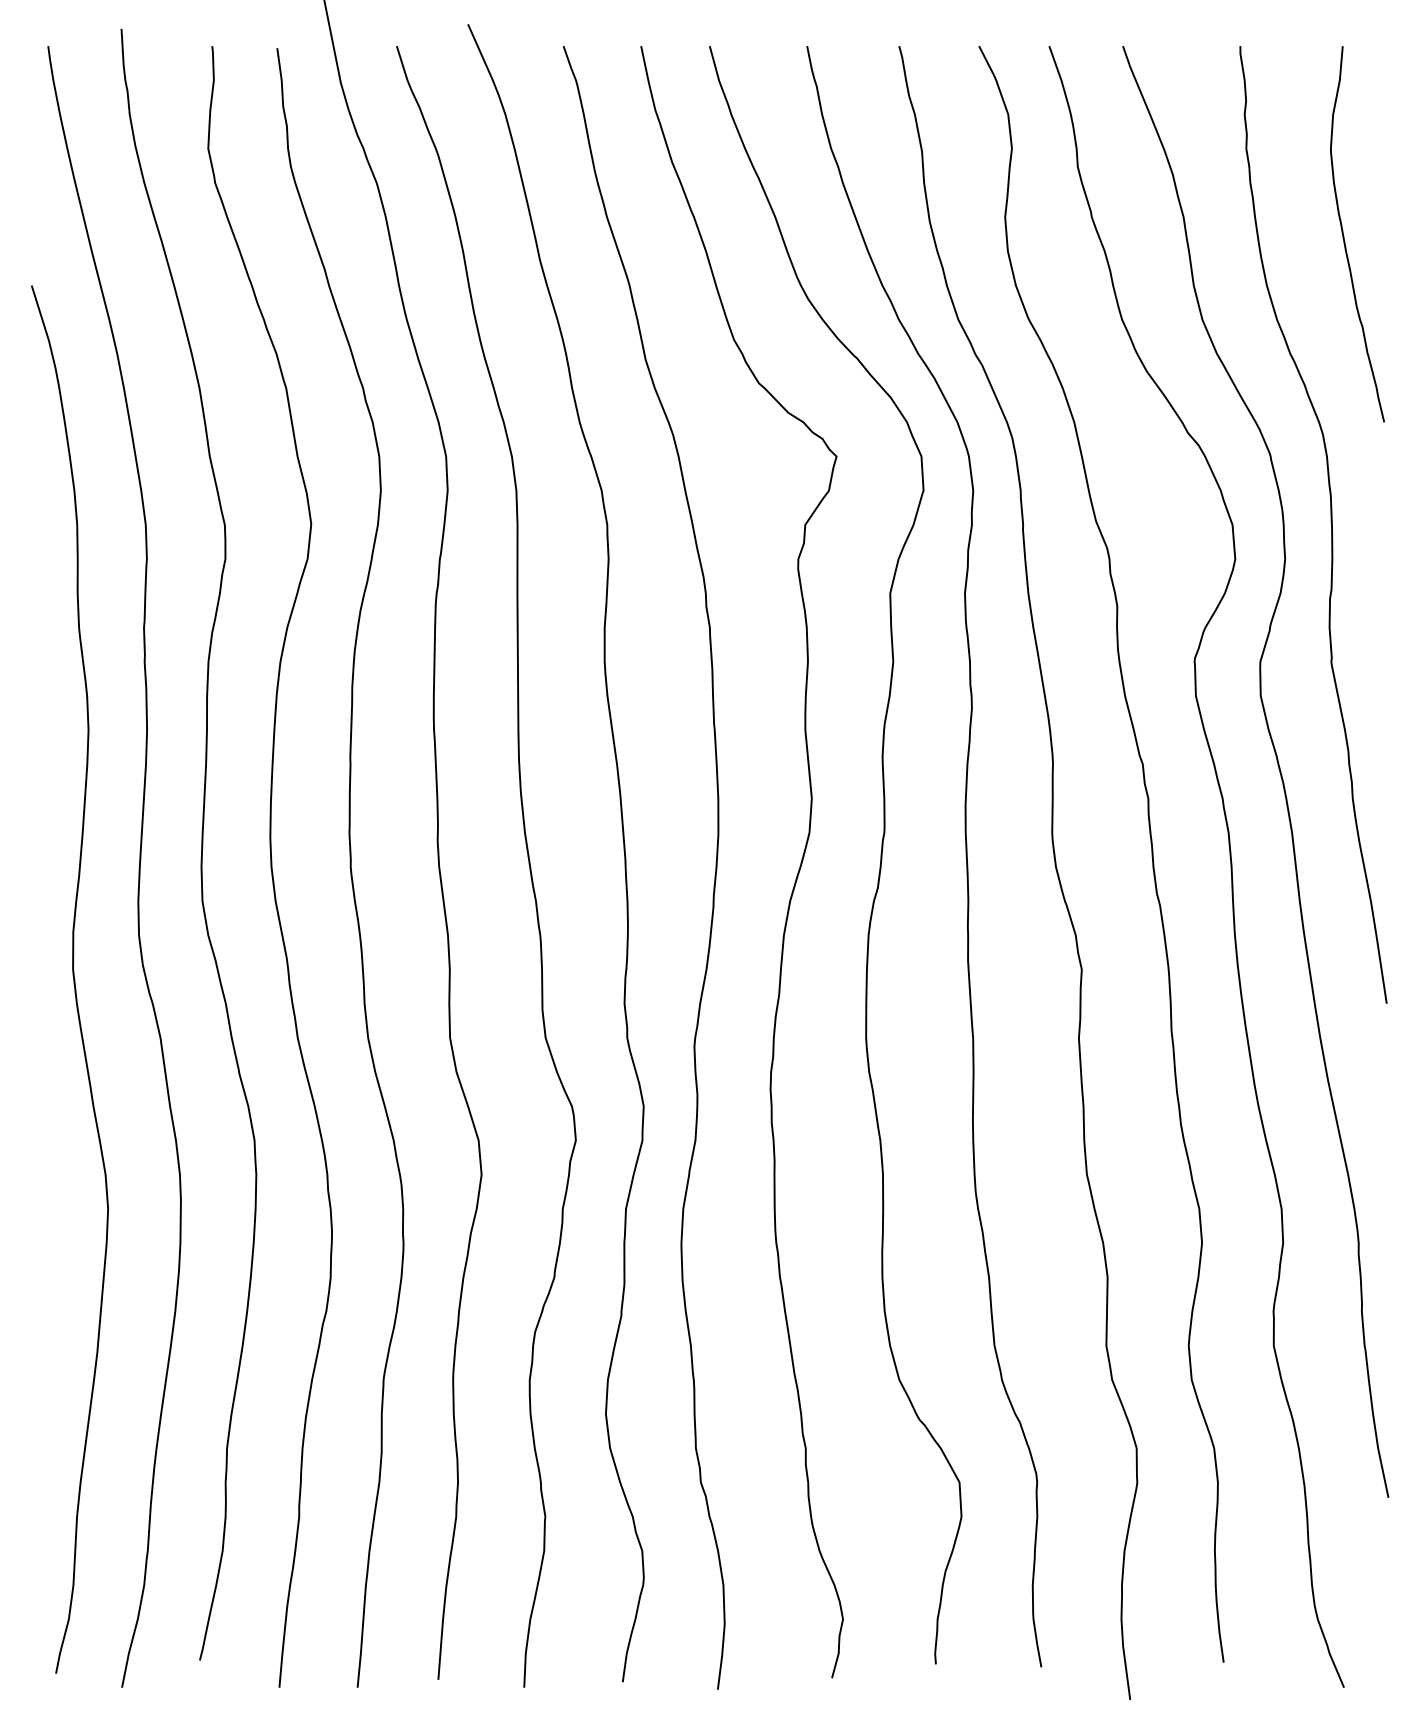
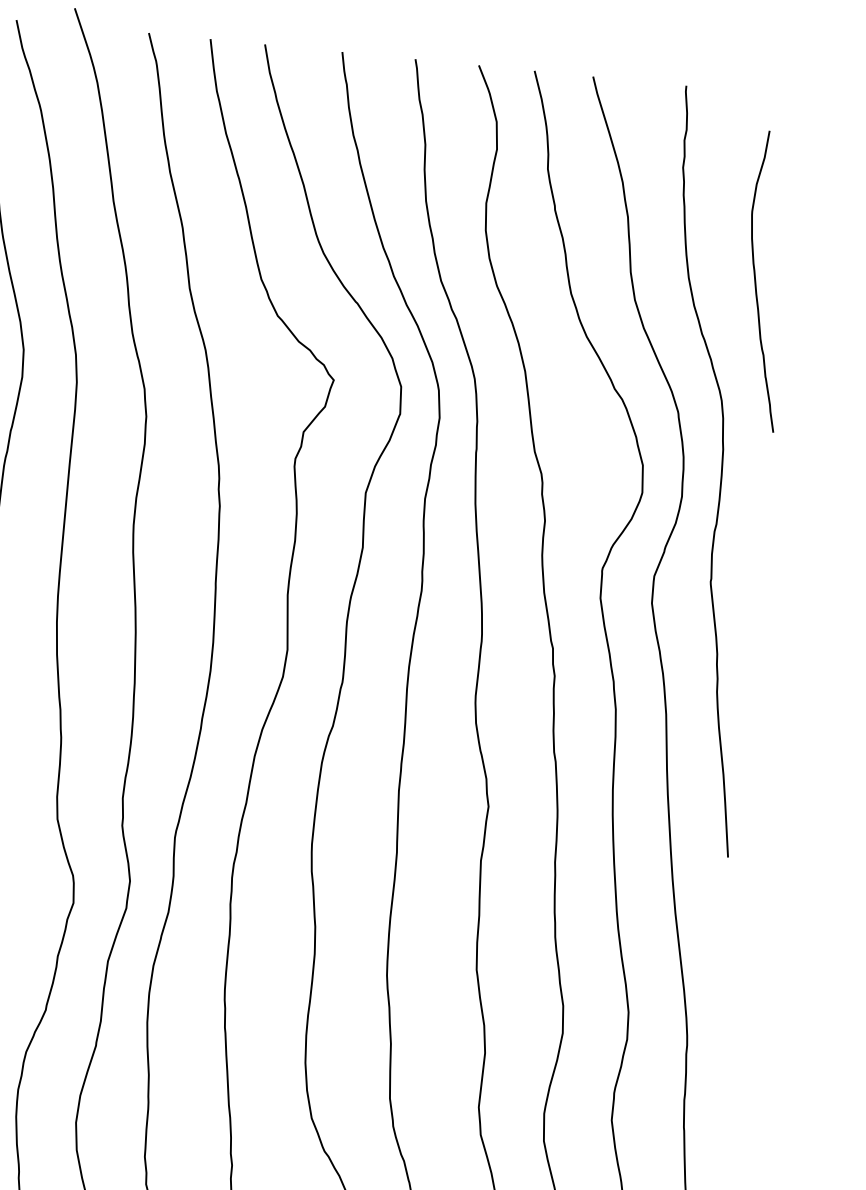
curve: (1344, 235) -> (756, 281), moved

